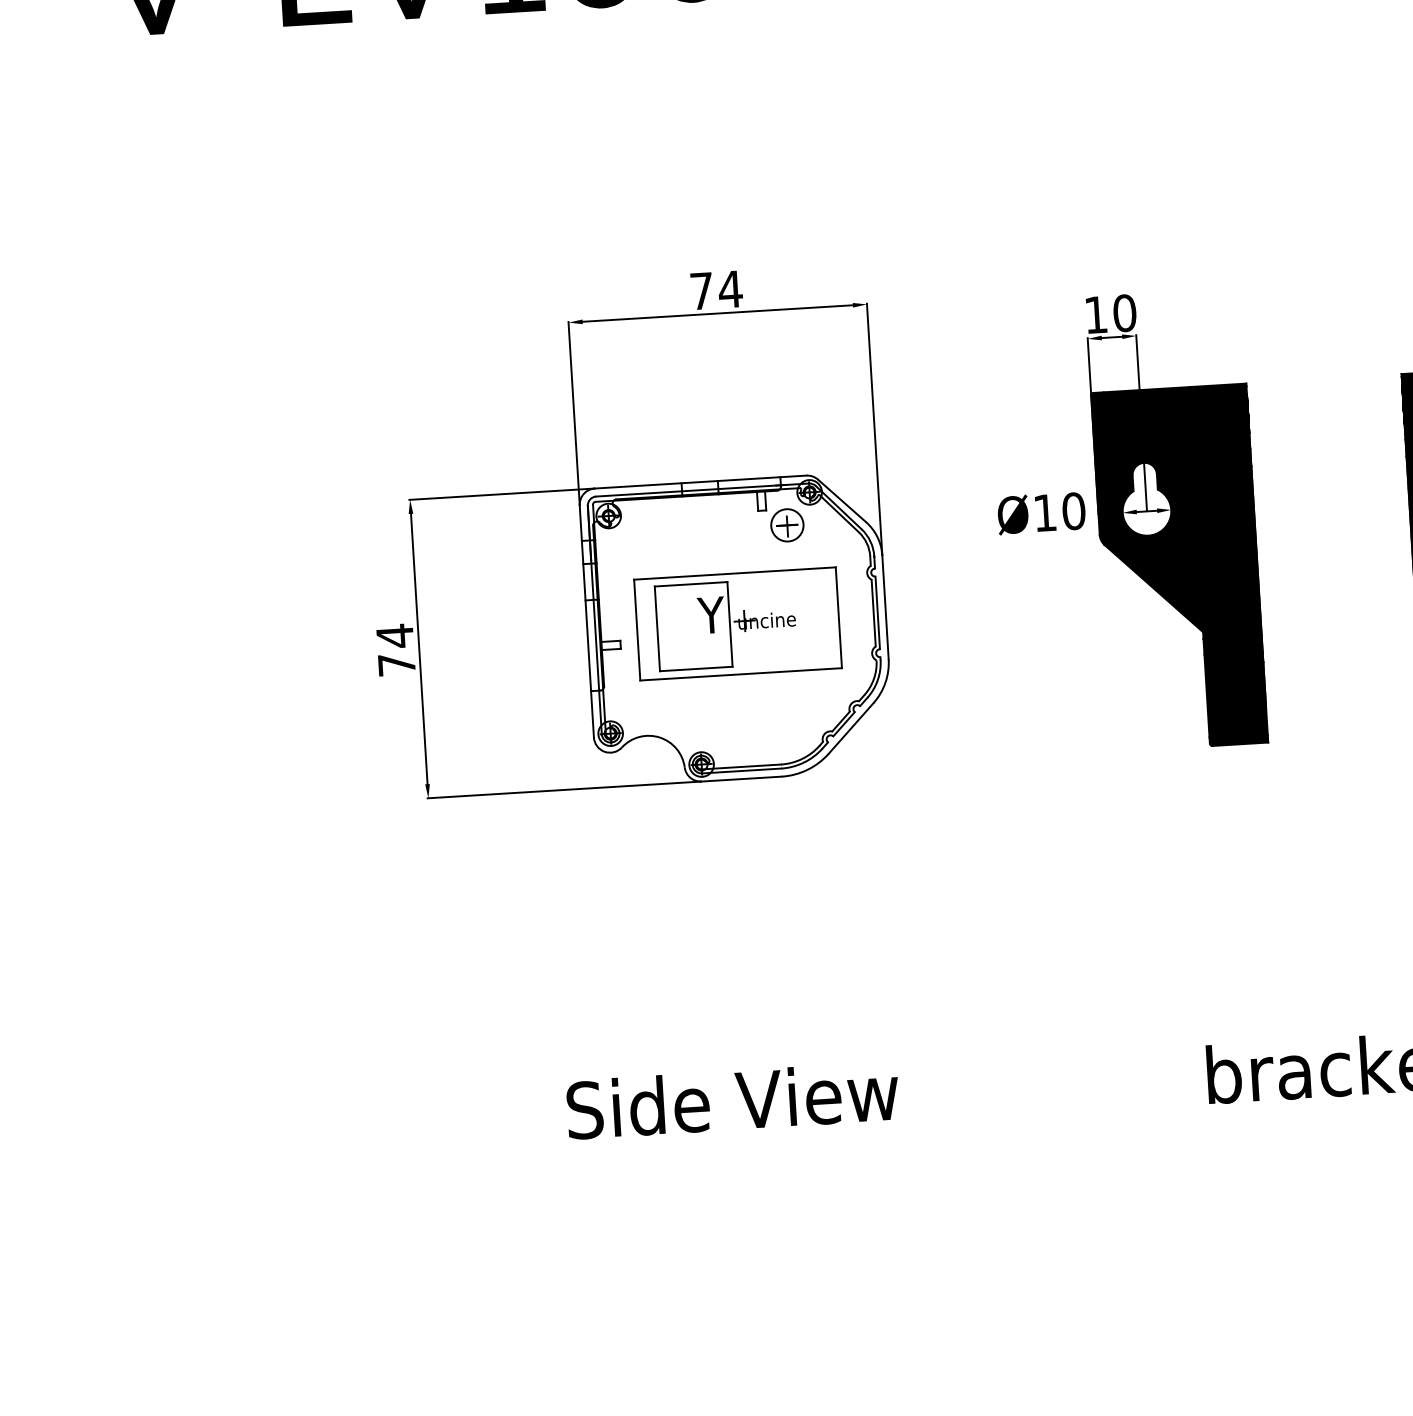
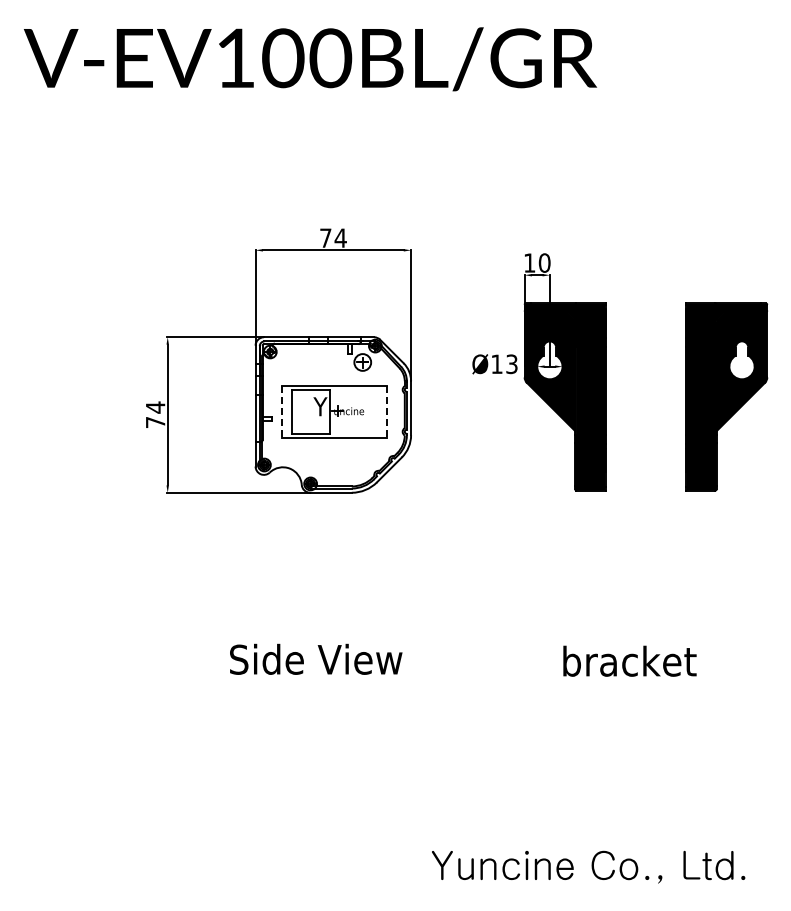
text: (1073, 511) -> (511, 364), Ø10 -> Ø13
line: (838, 618) -> (386, 412), solid -> dashed
line: (637, 630) -> (281, 412), solid -> dashed

